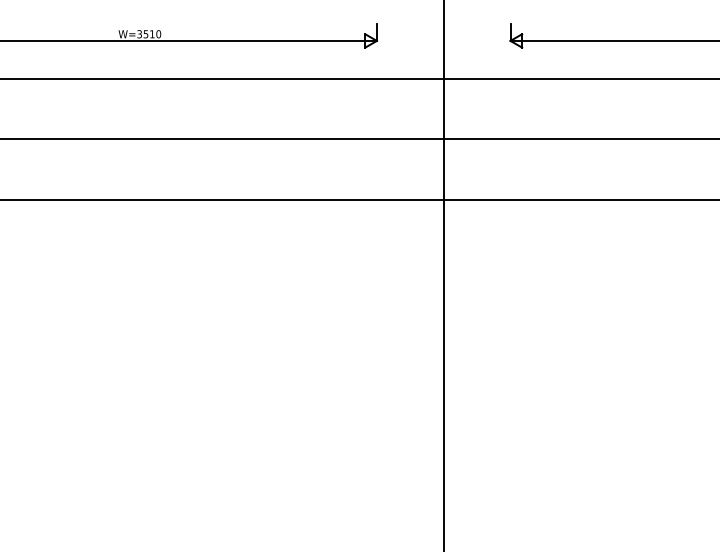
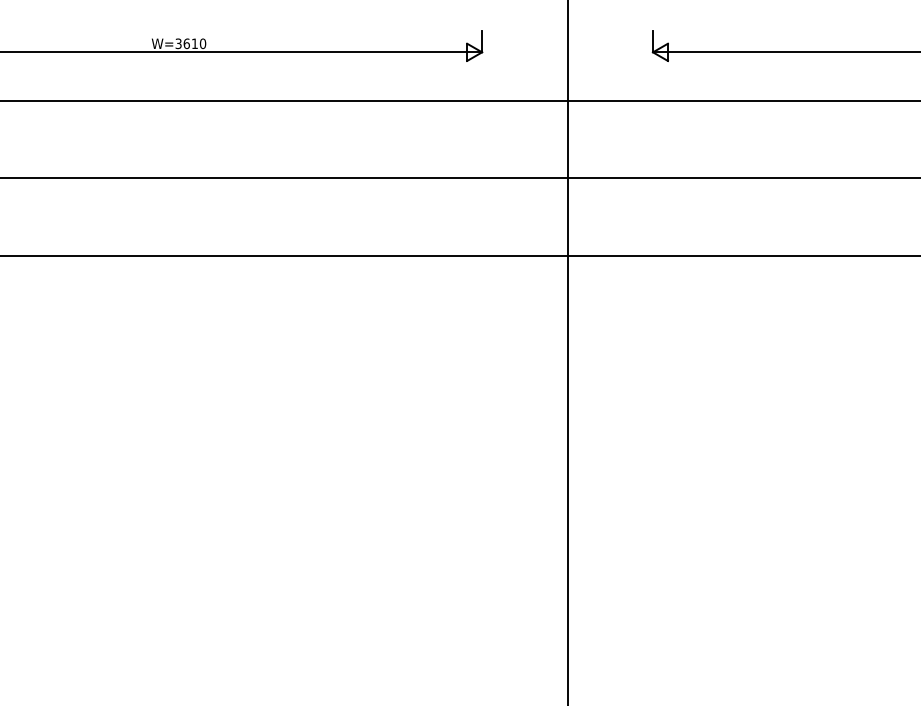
text: (145, 34) -> (186, 43), W=3510 -> W=3610

